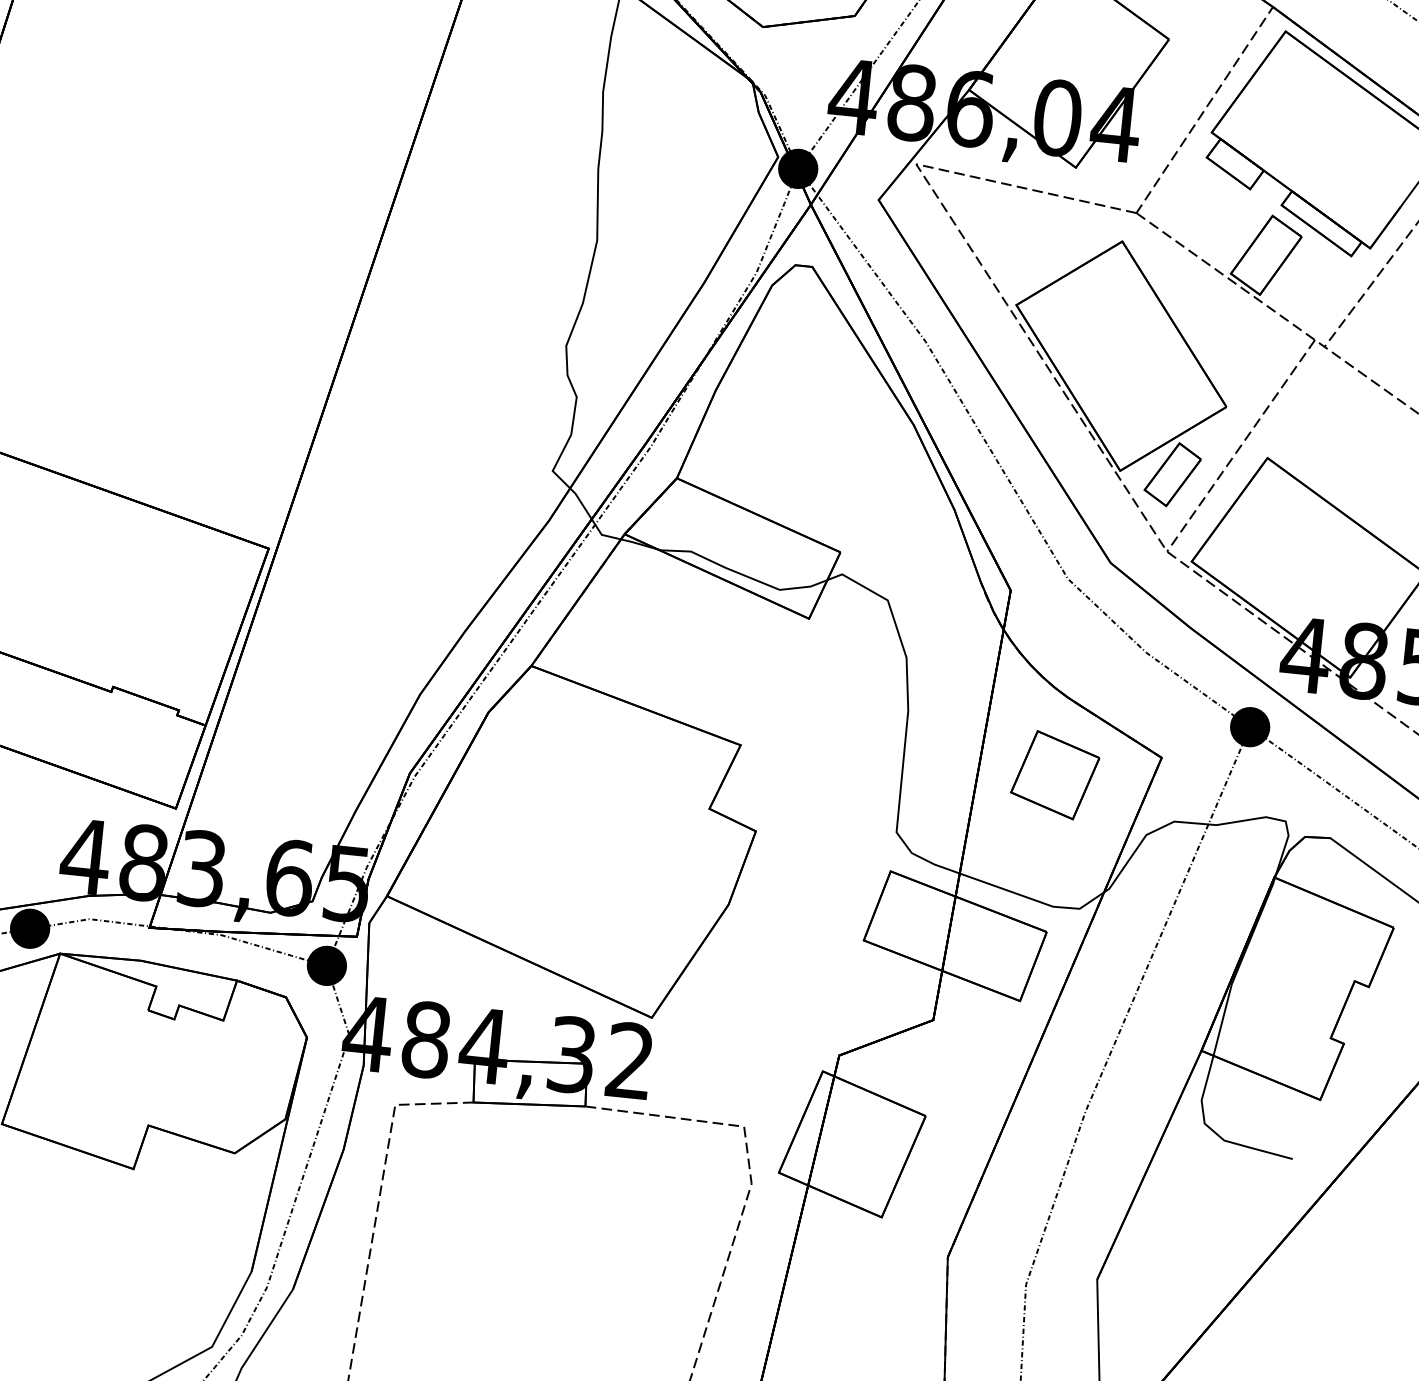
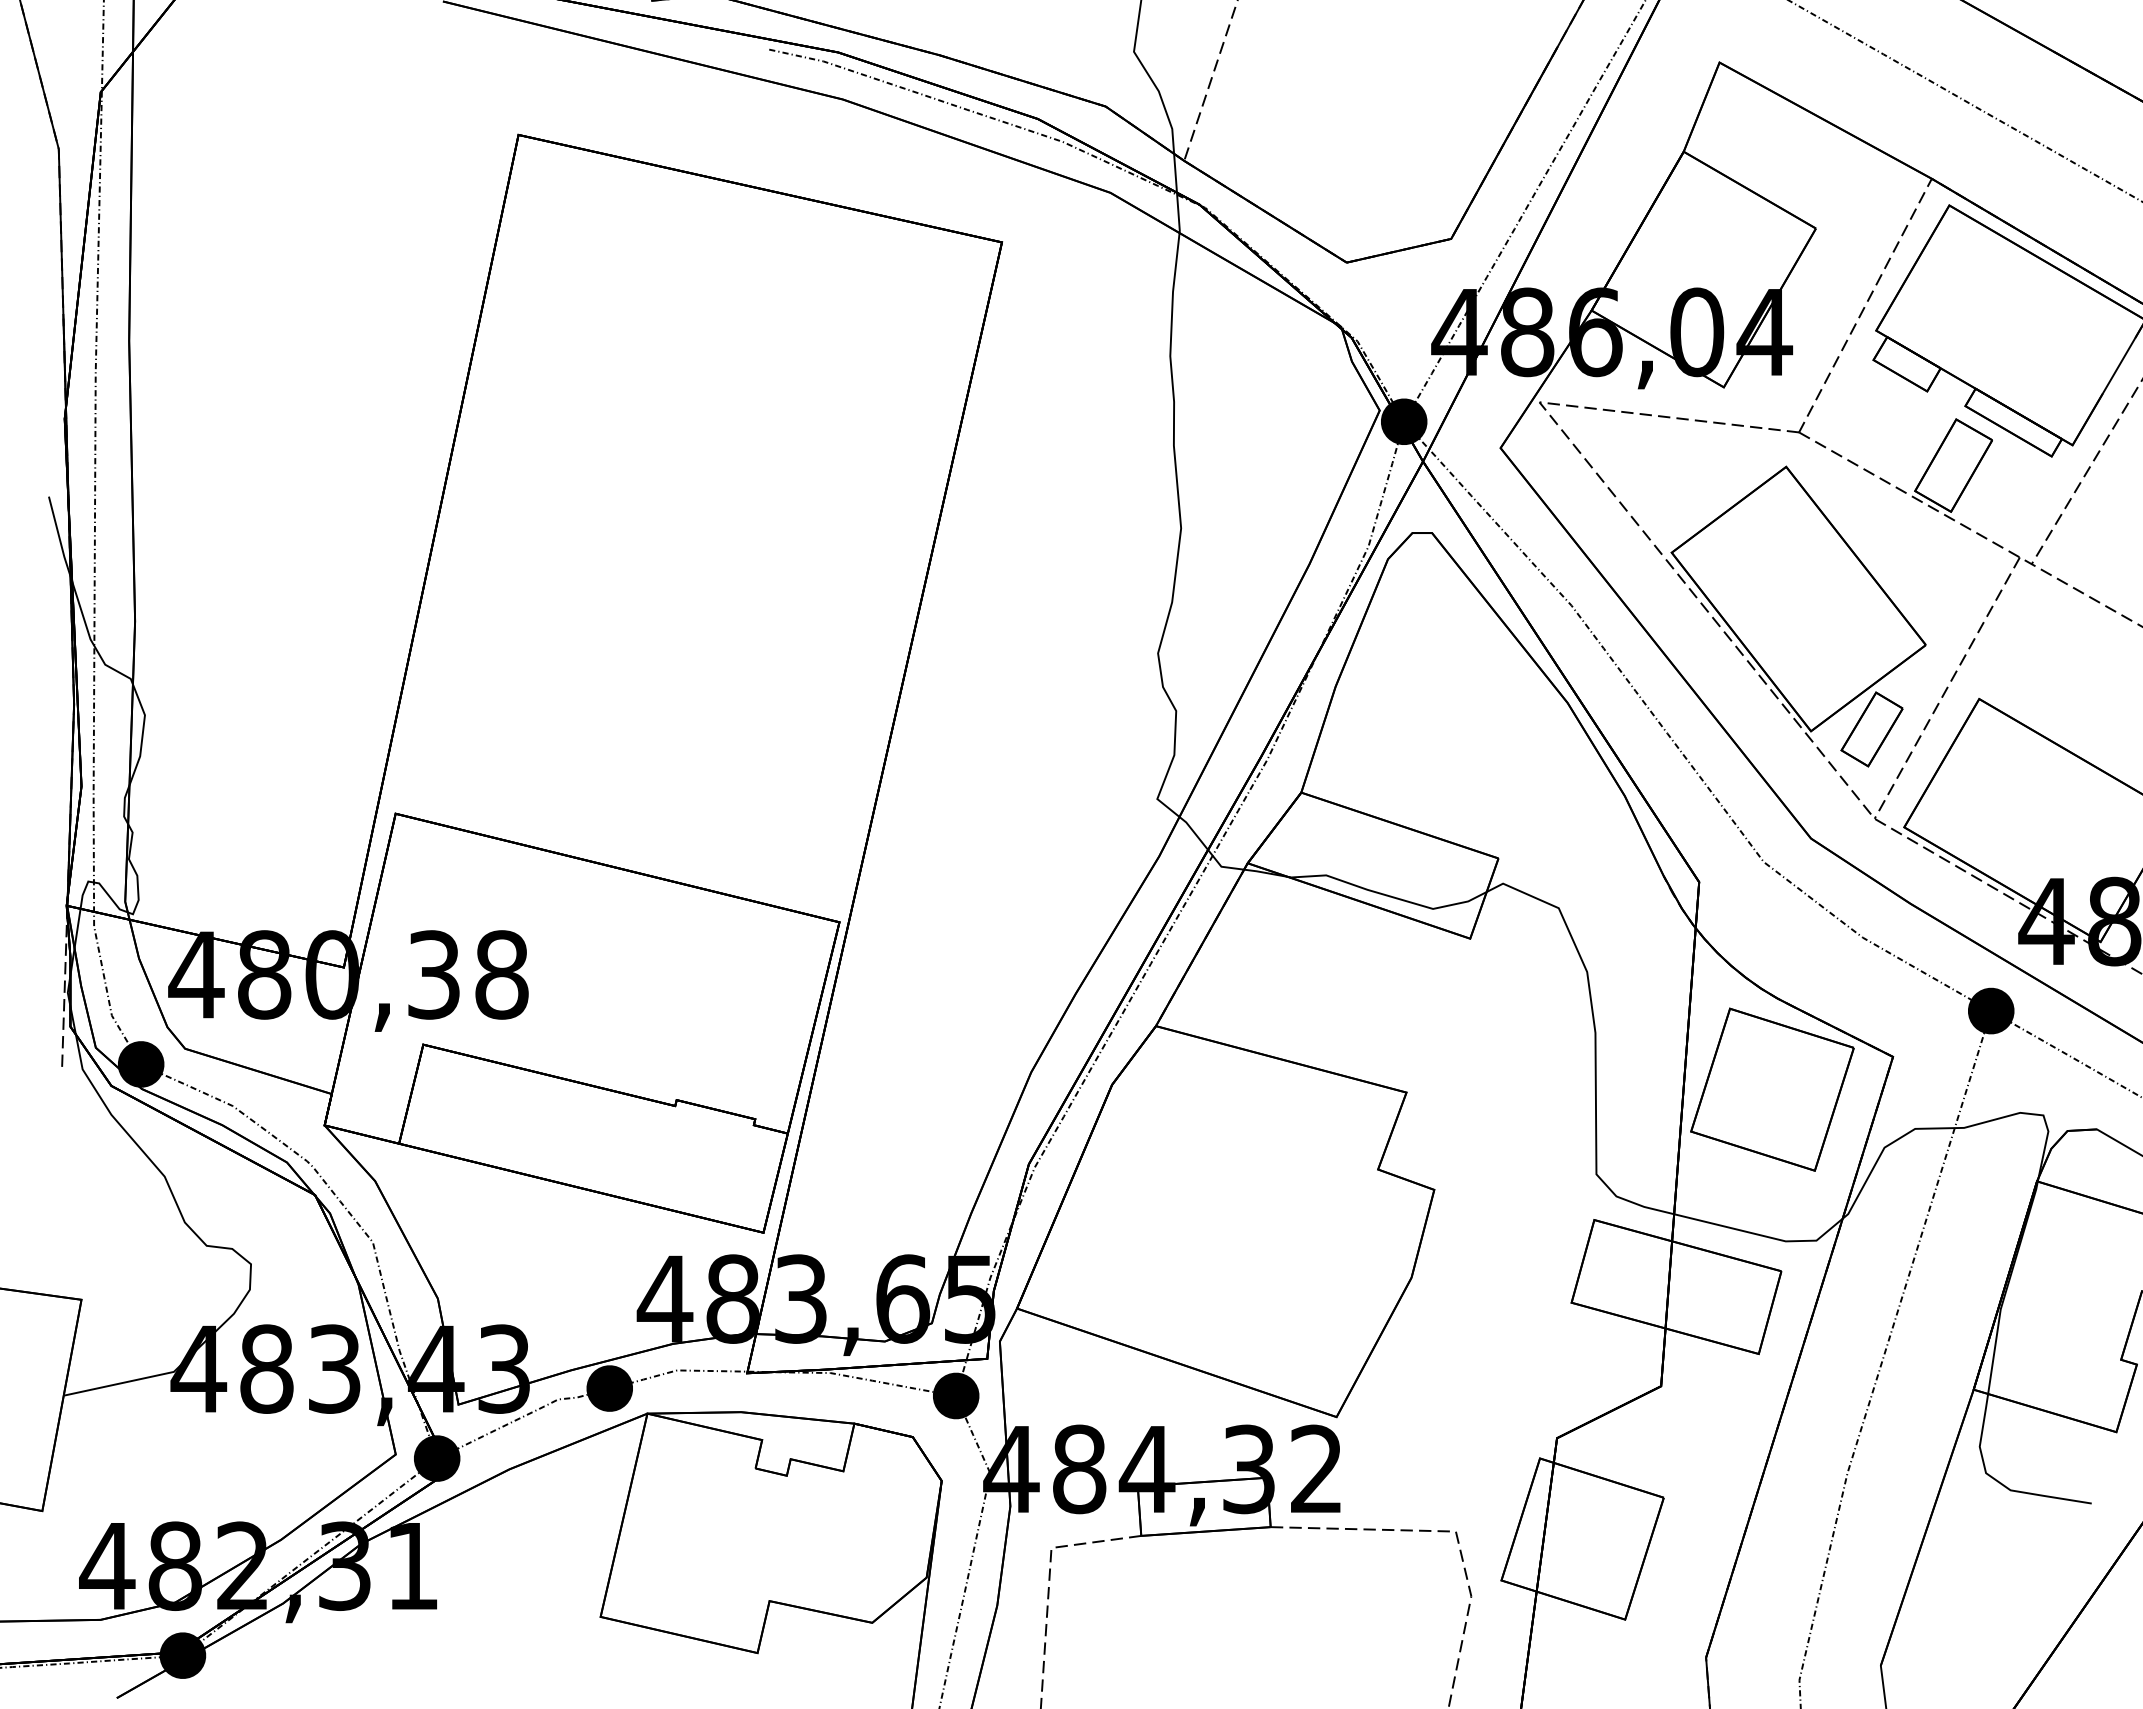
part: (1055, 775) -> (1772, 1089), size x1.67

